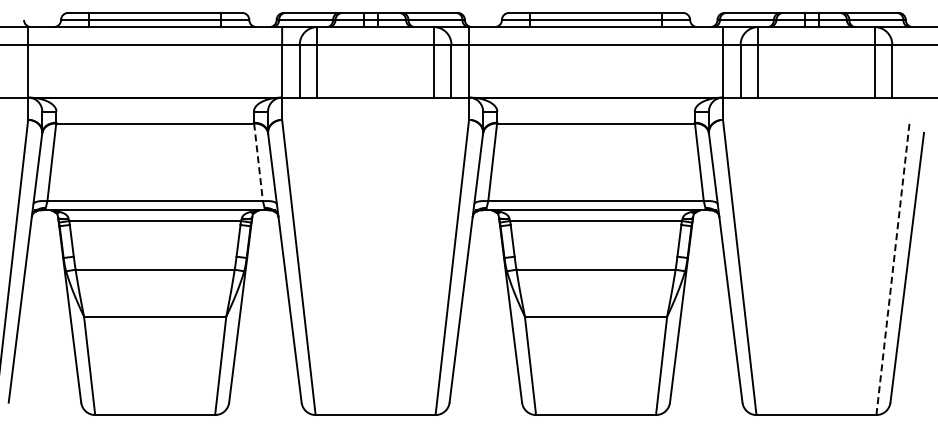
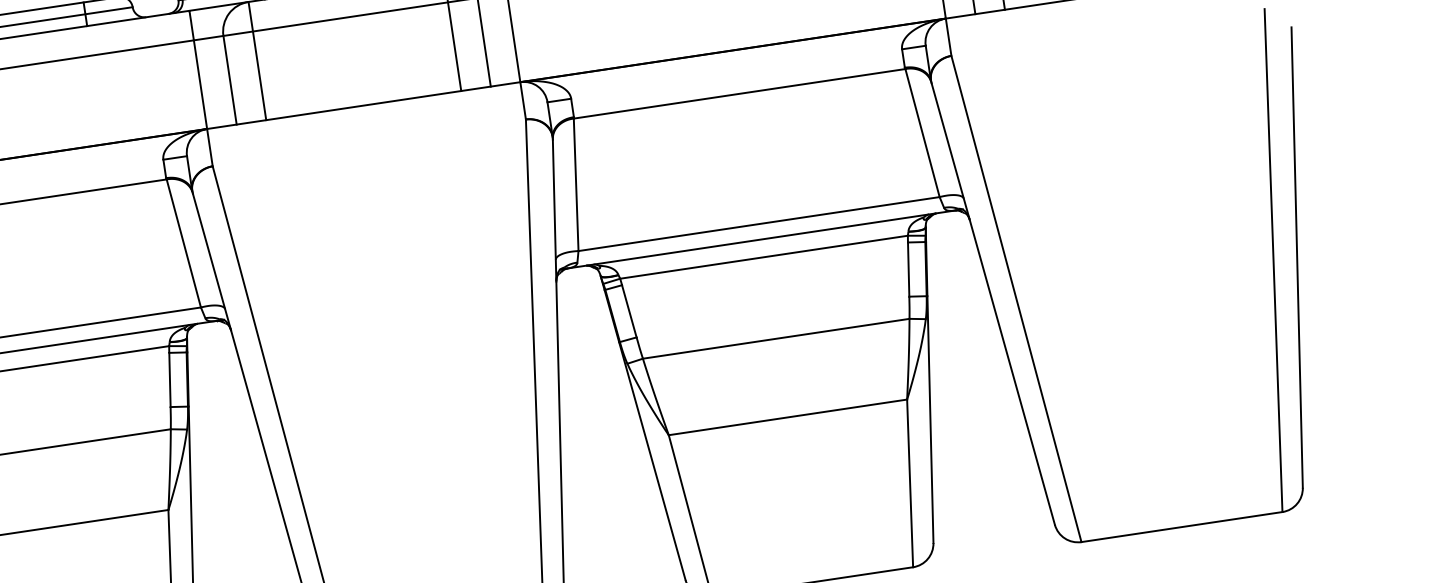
line: (258, 162) -> (183, 243), dashed -> solid
line: (893, 267) -> (1274, 260), dashed -> solid

